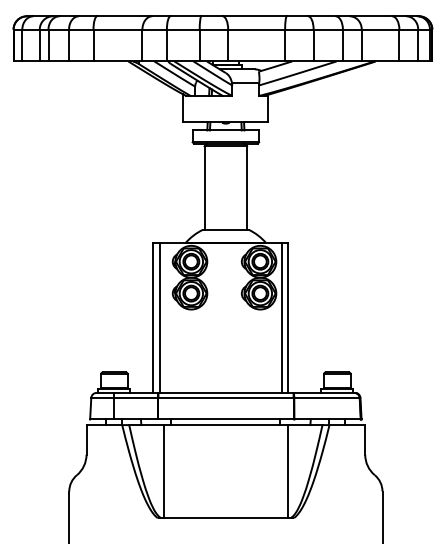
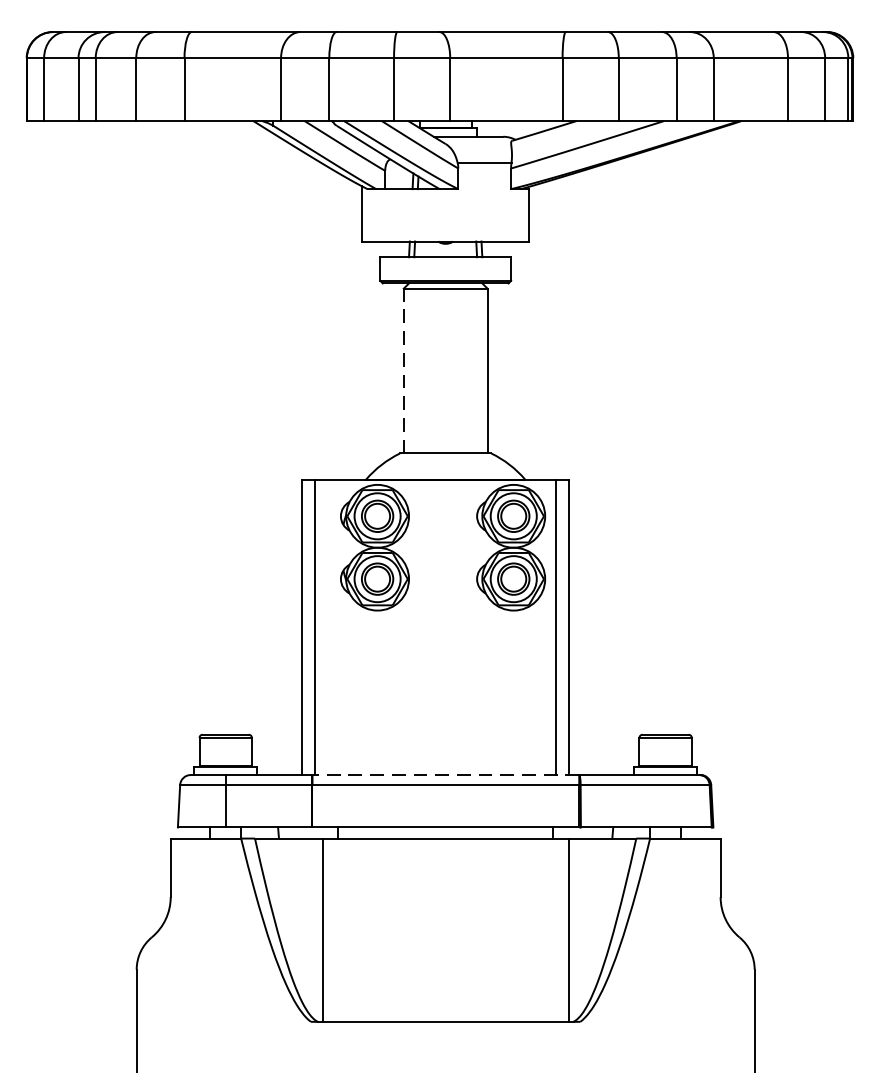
line: (204, 188) -> (403, 371), solid -> dashed
line: (225, 392) -> (444, 774), solid -> dashed

